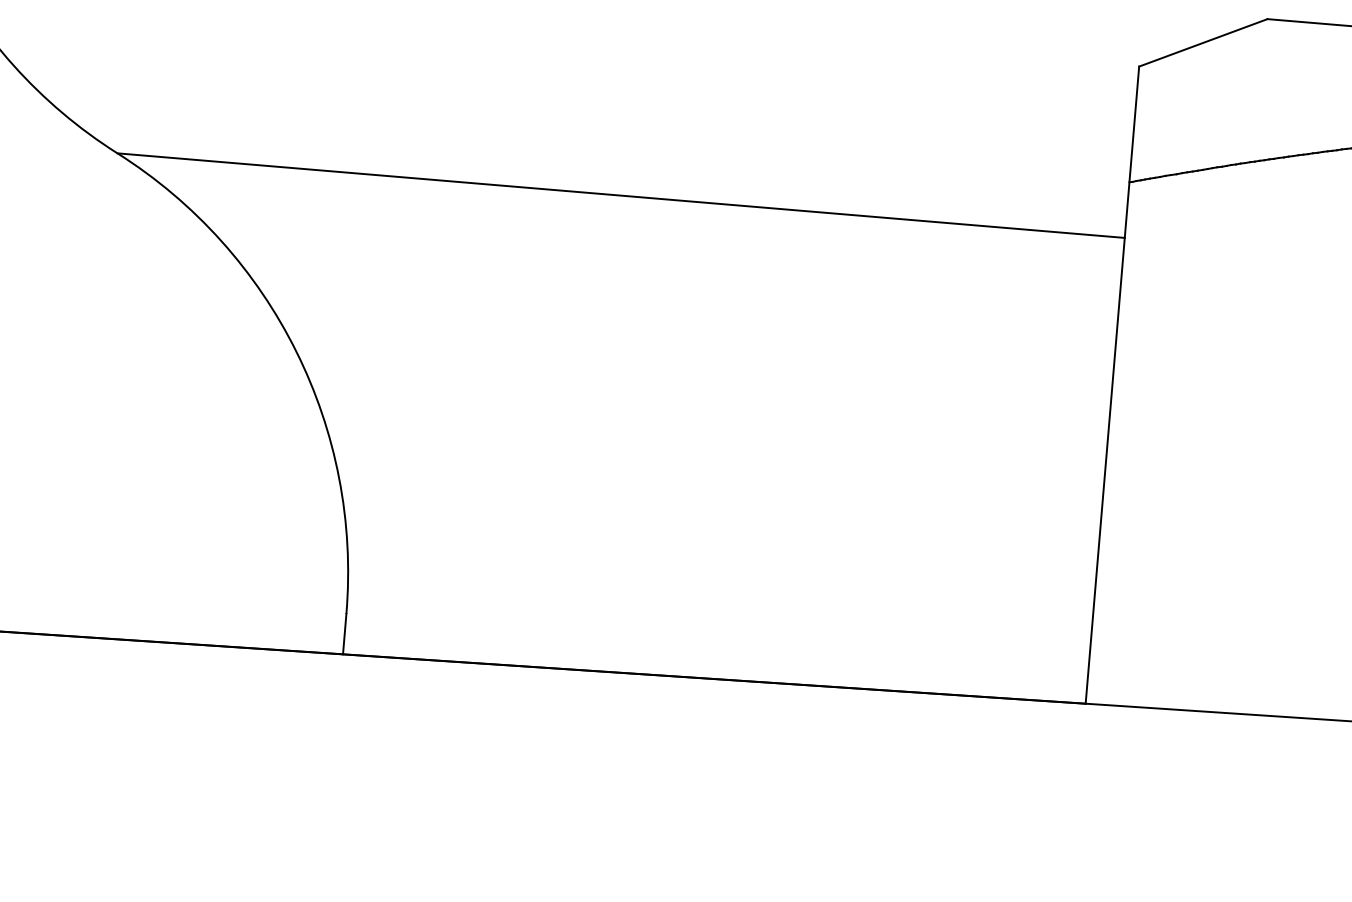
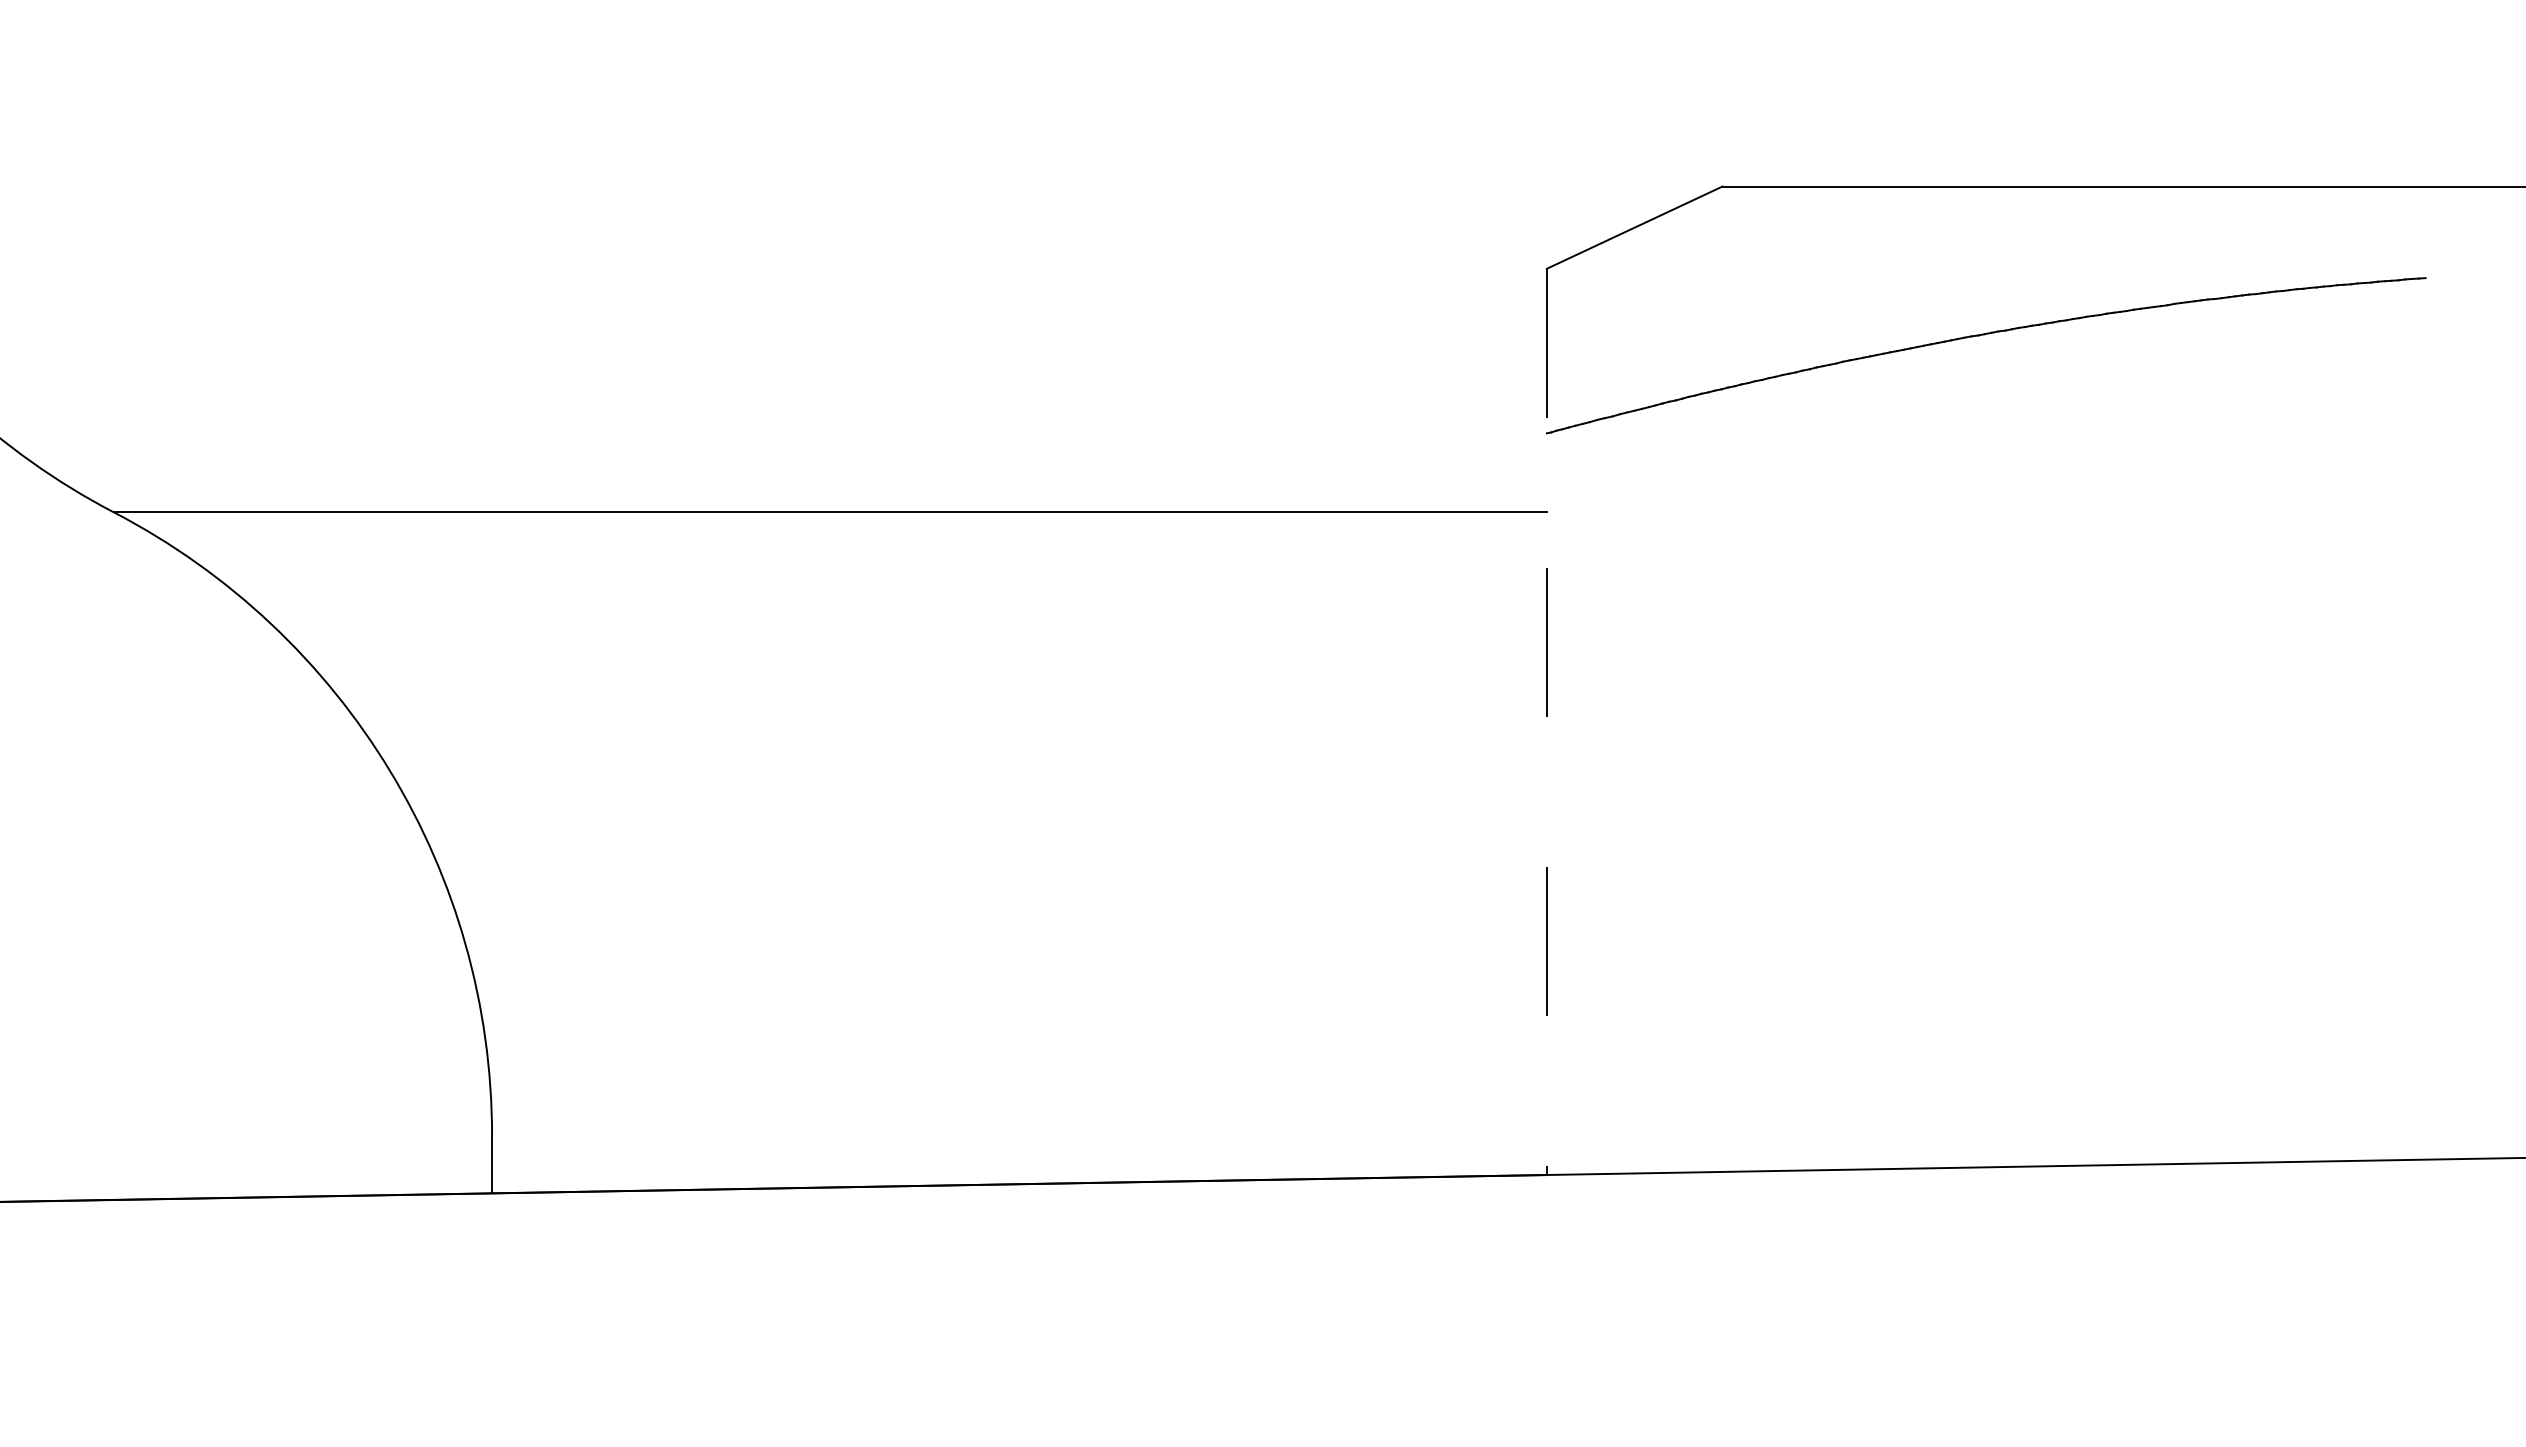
line: (1112, 385) -> (1546, 722), solid -> dashed

